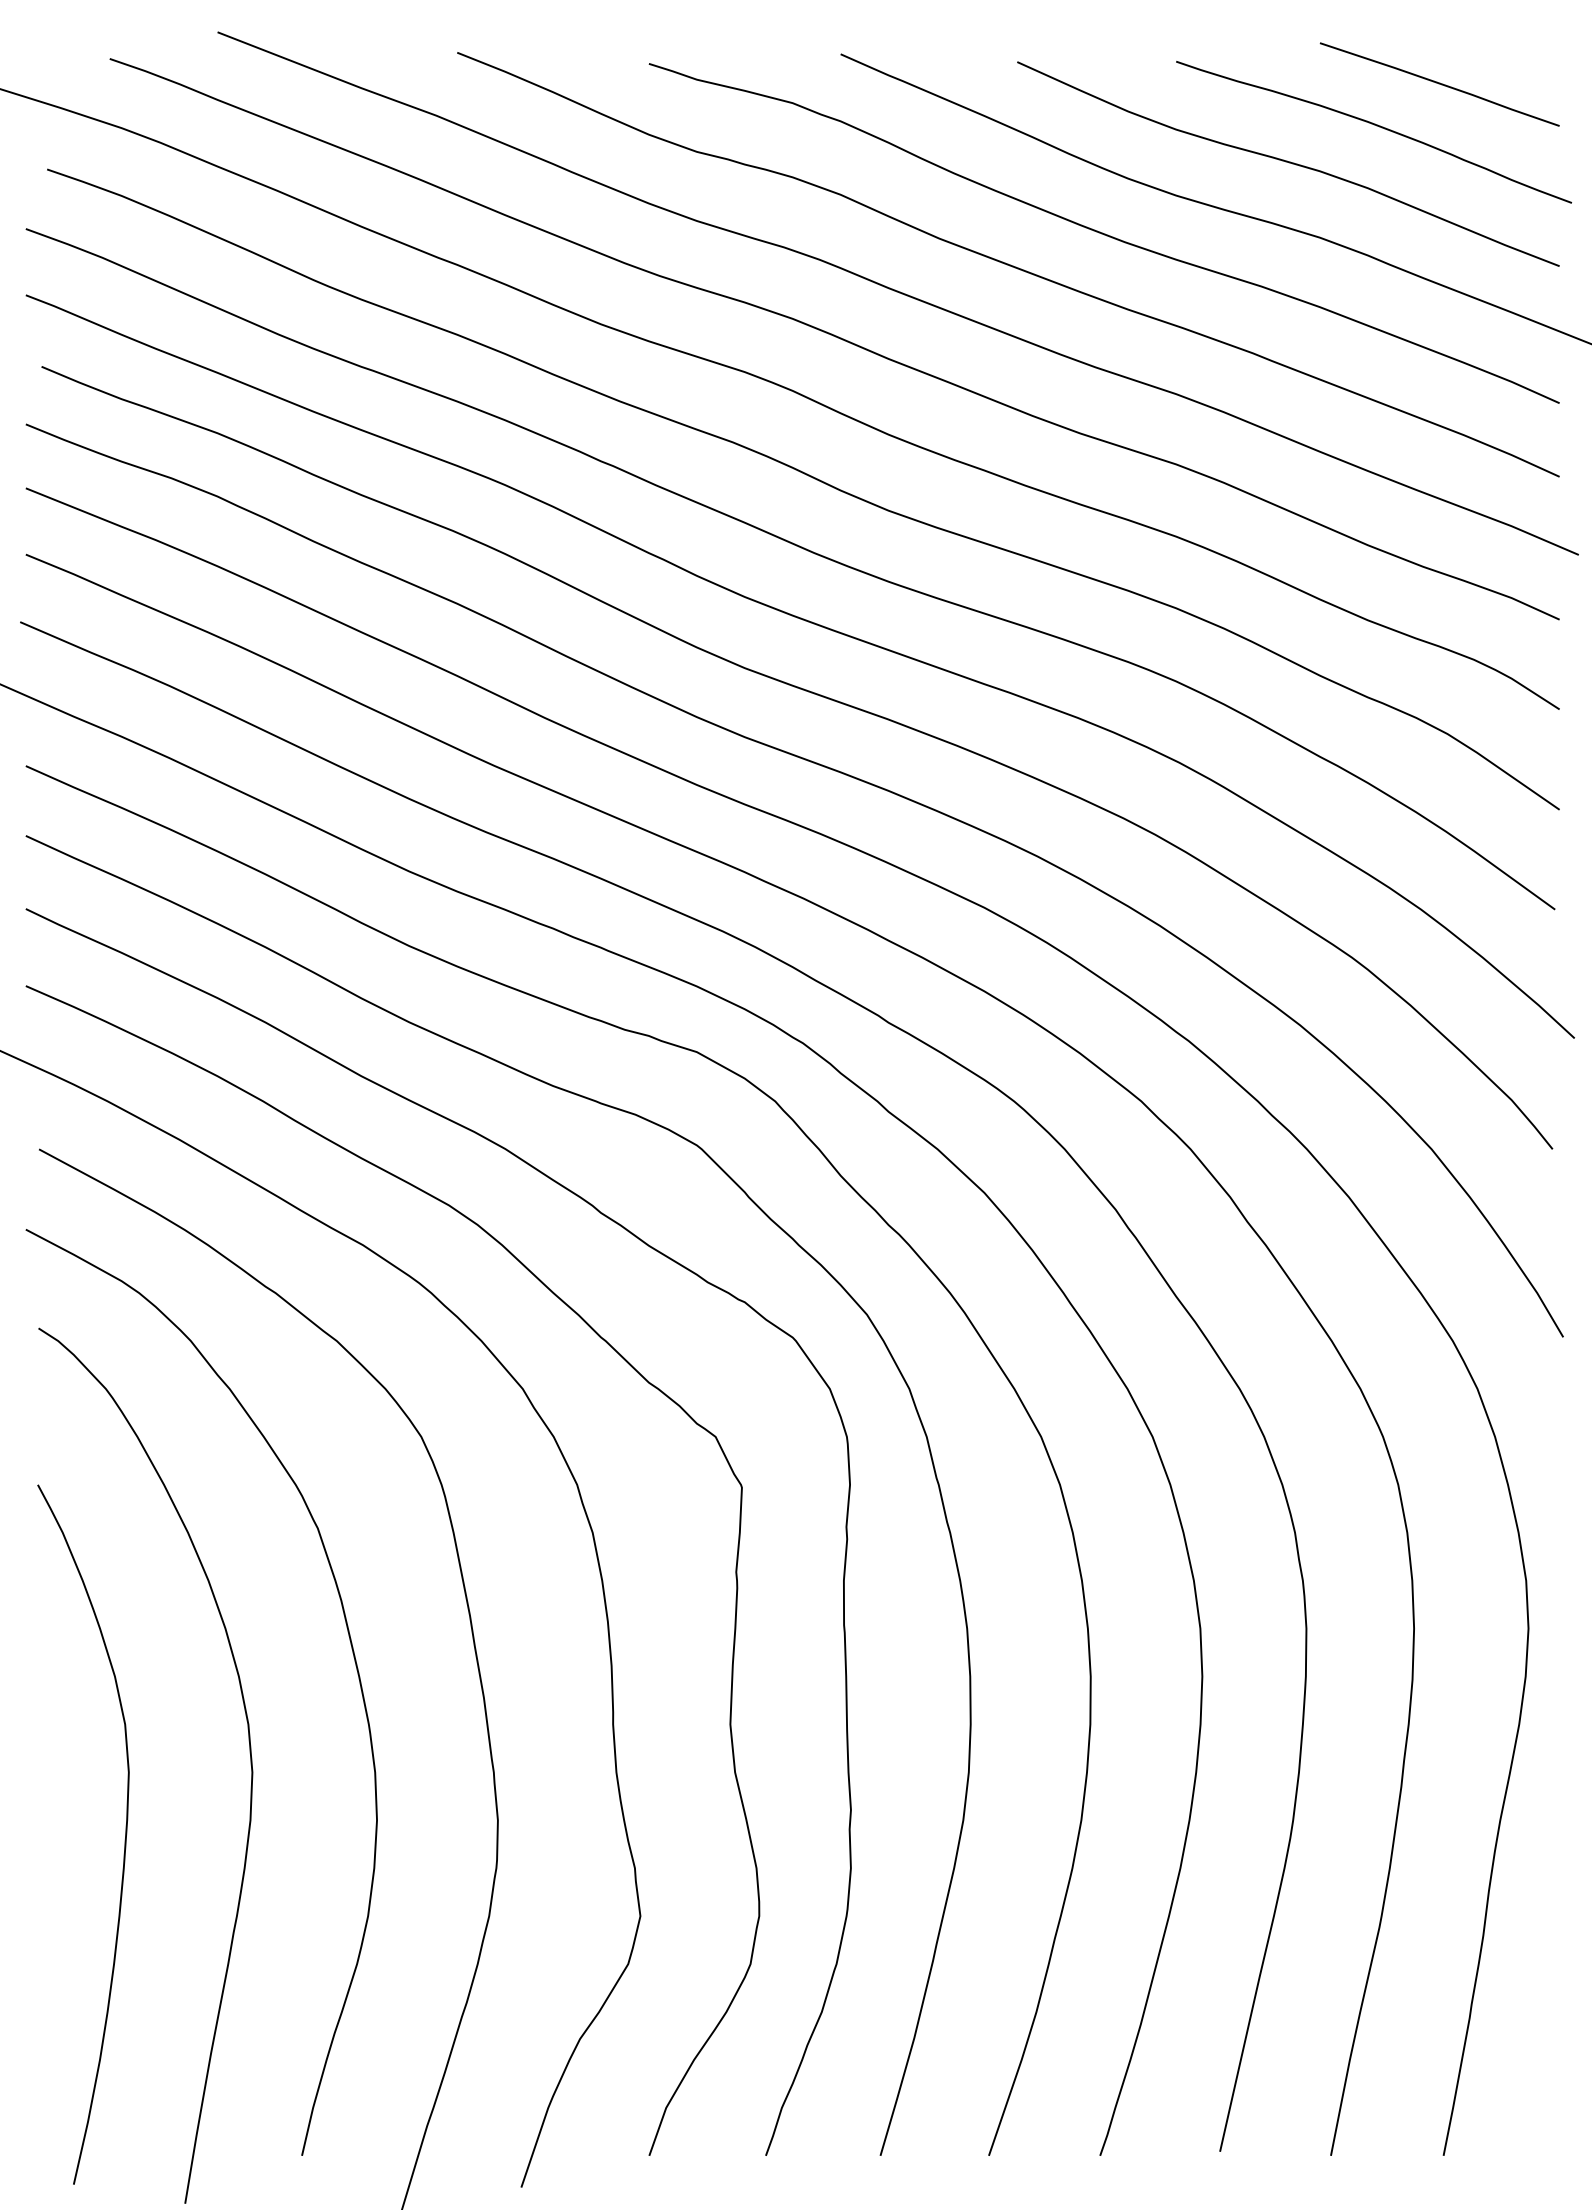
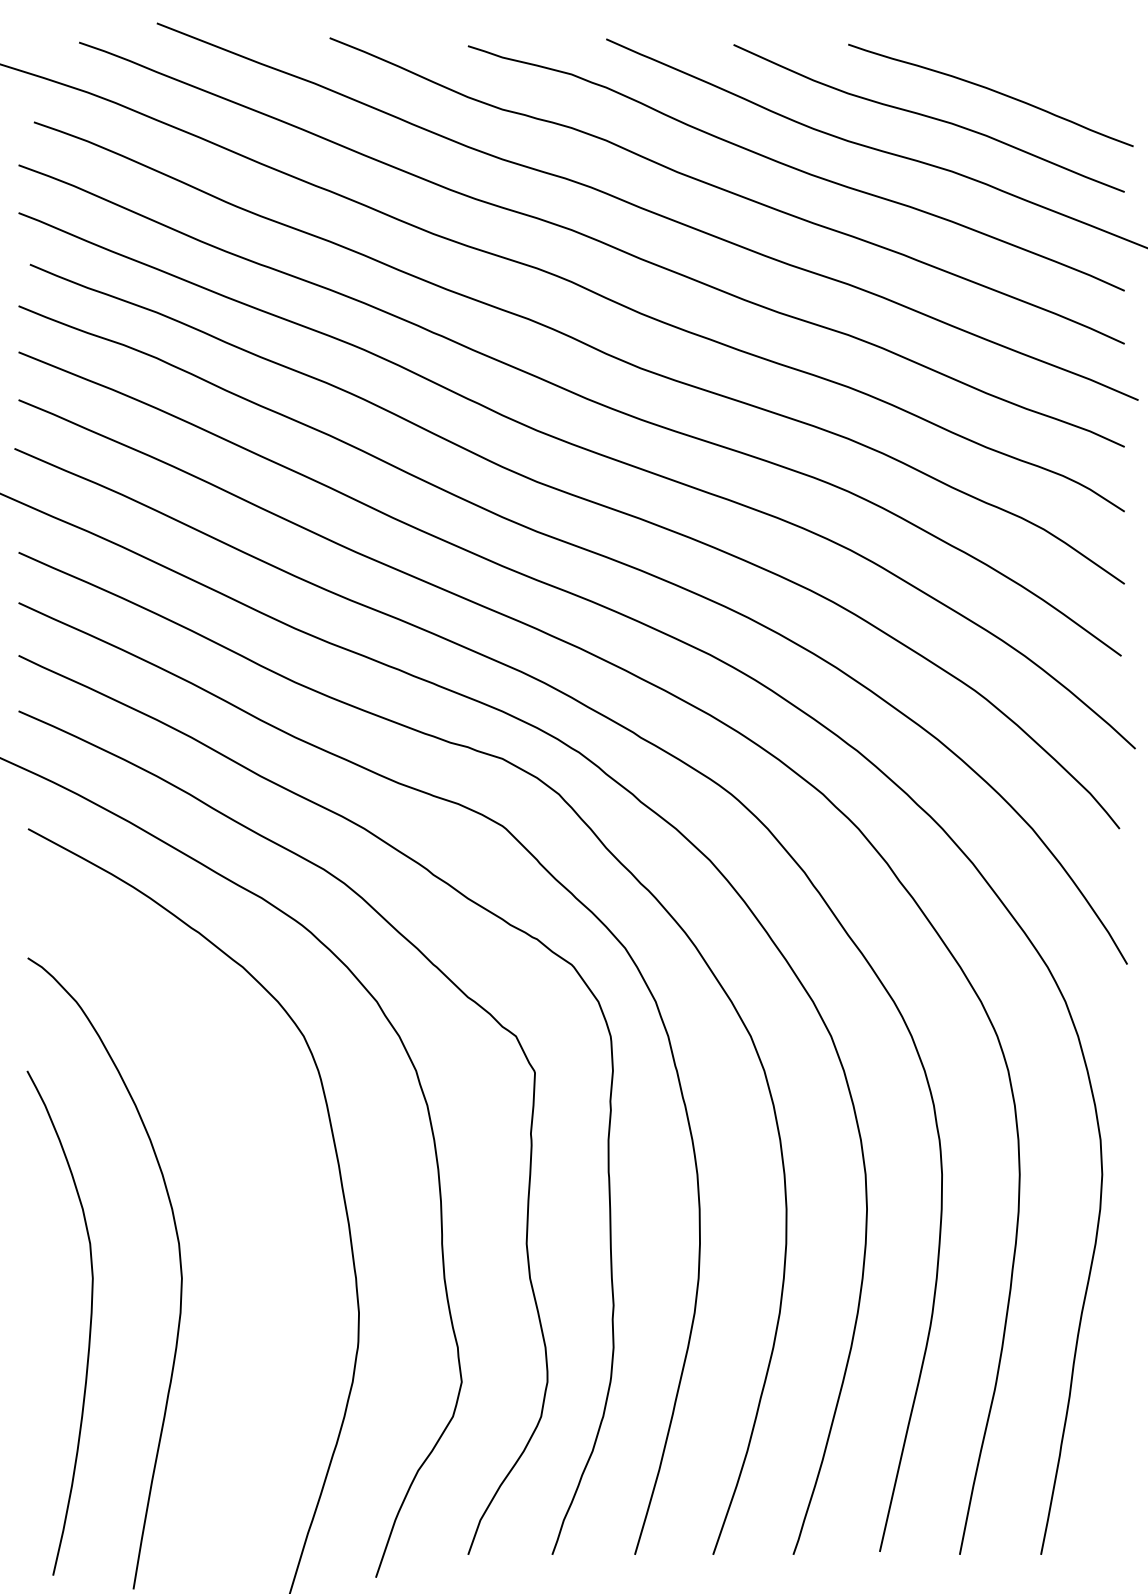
line: (1439, 84) -> (1038, 61), removed
curve: (352, 1653) -> (254, 1192), removed

